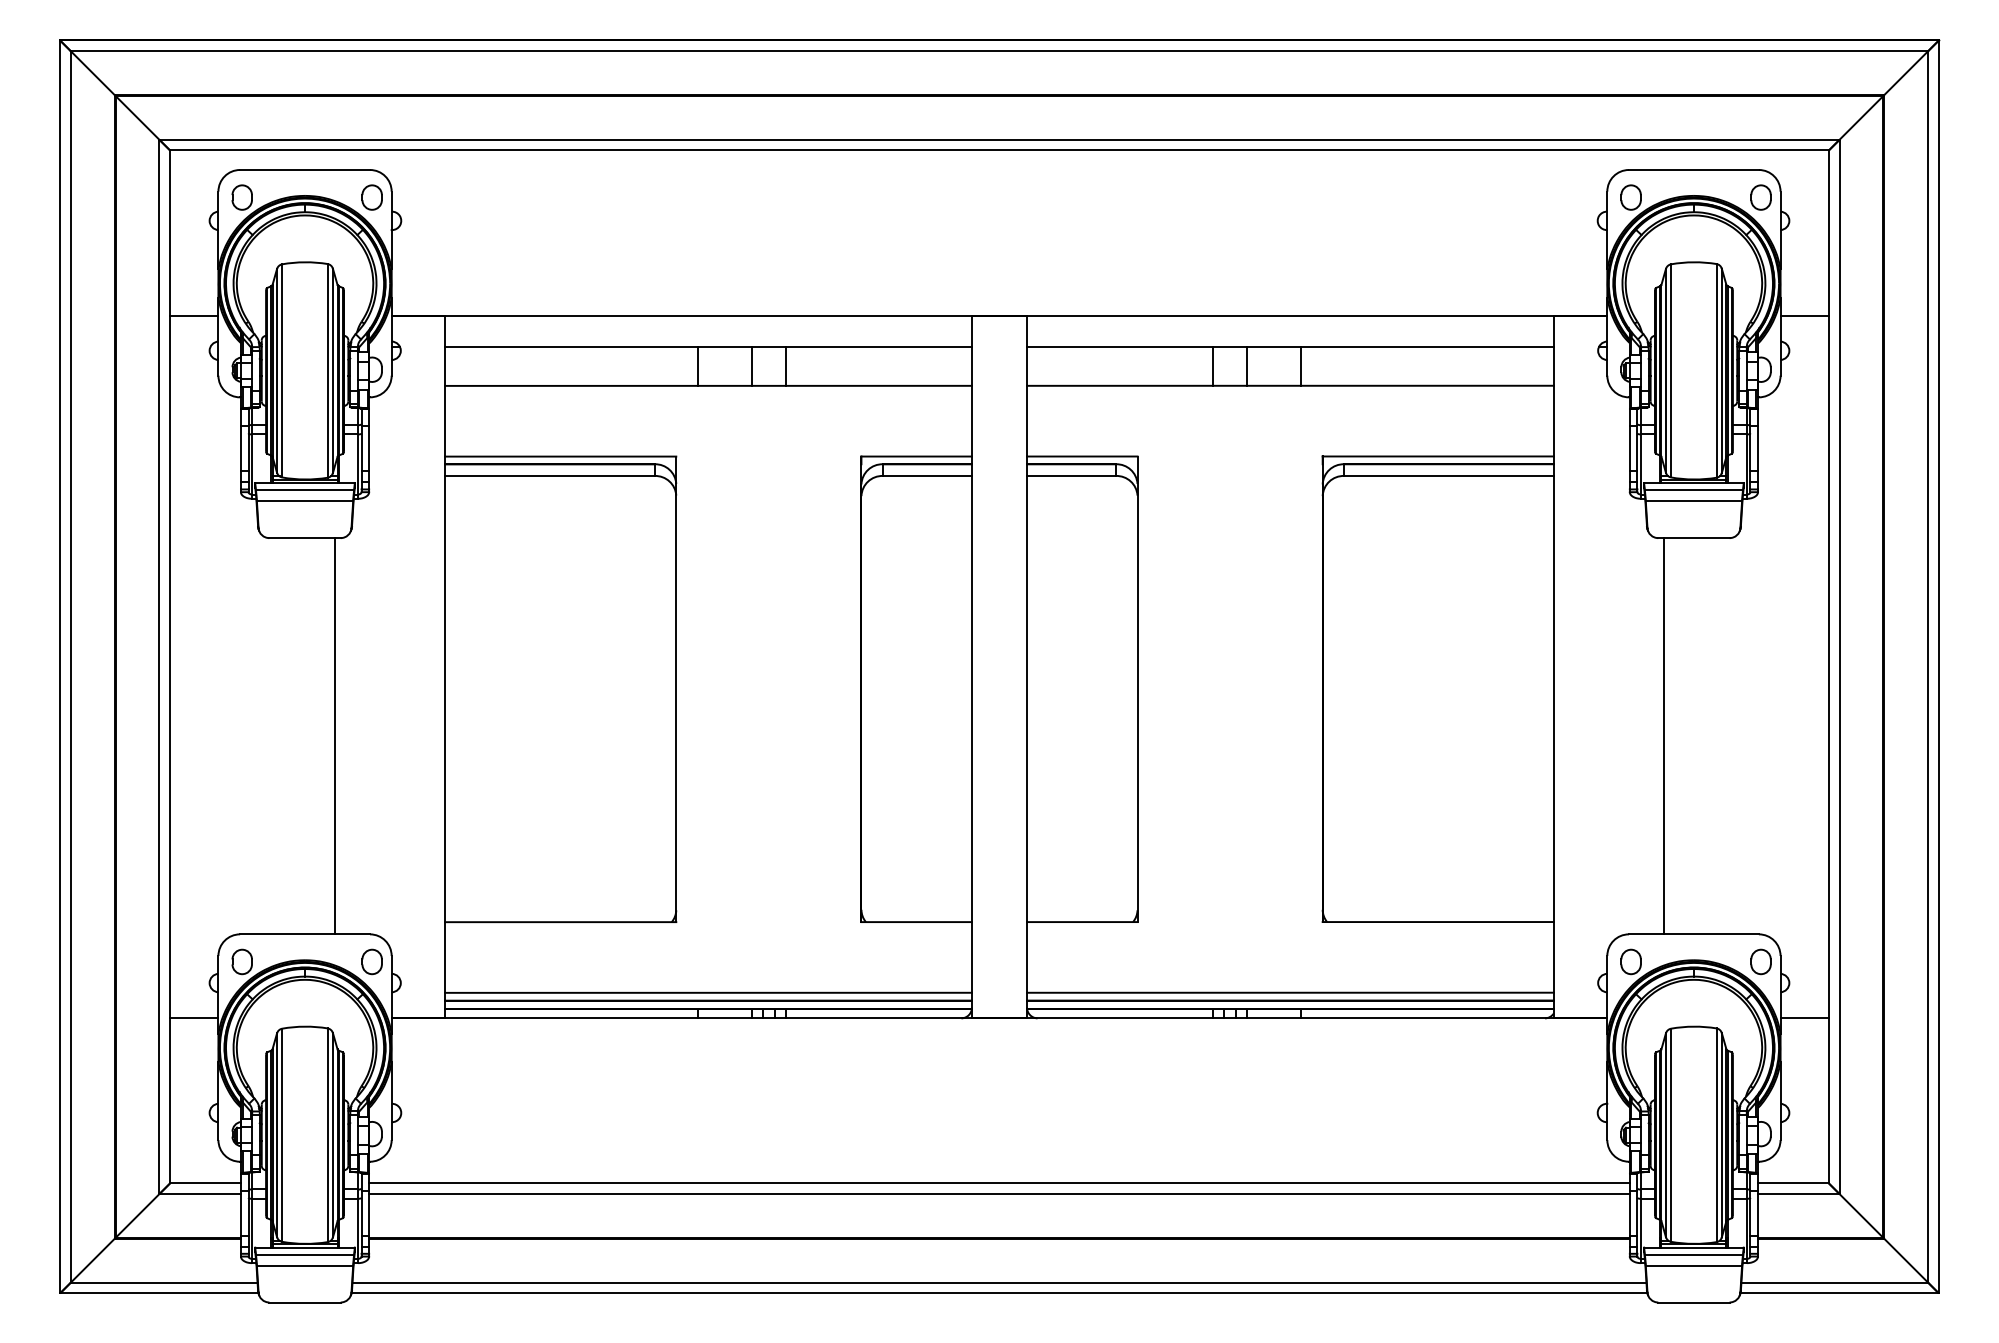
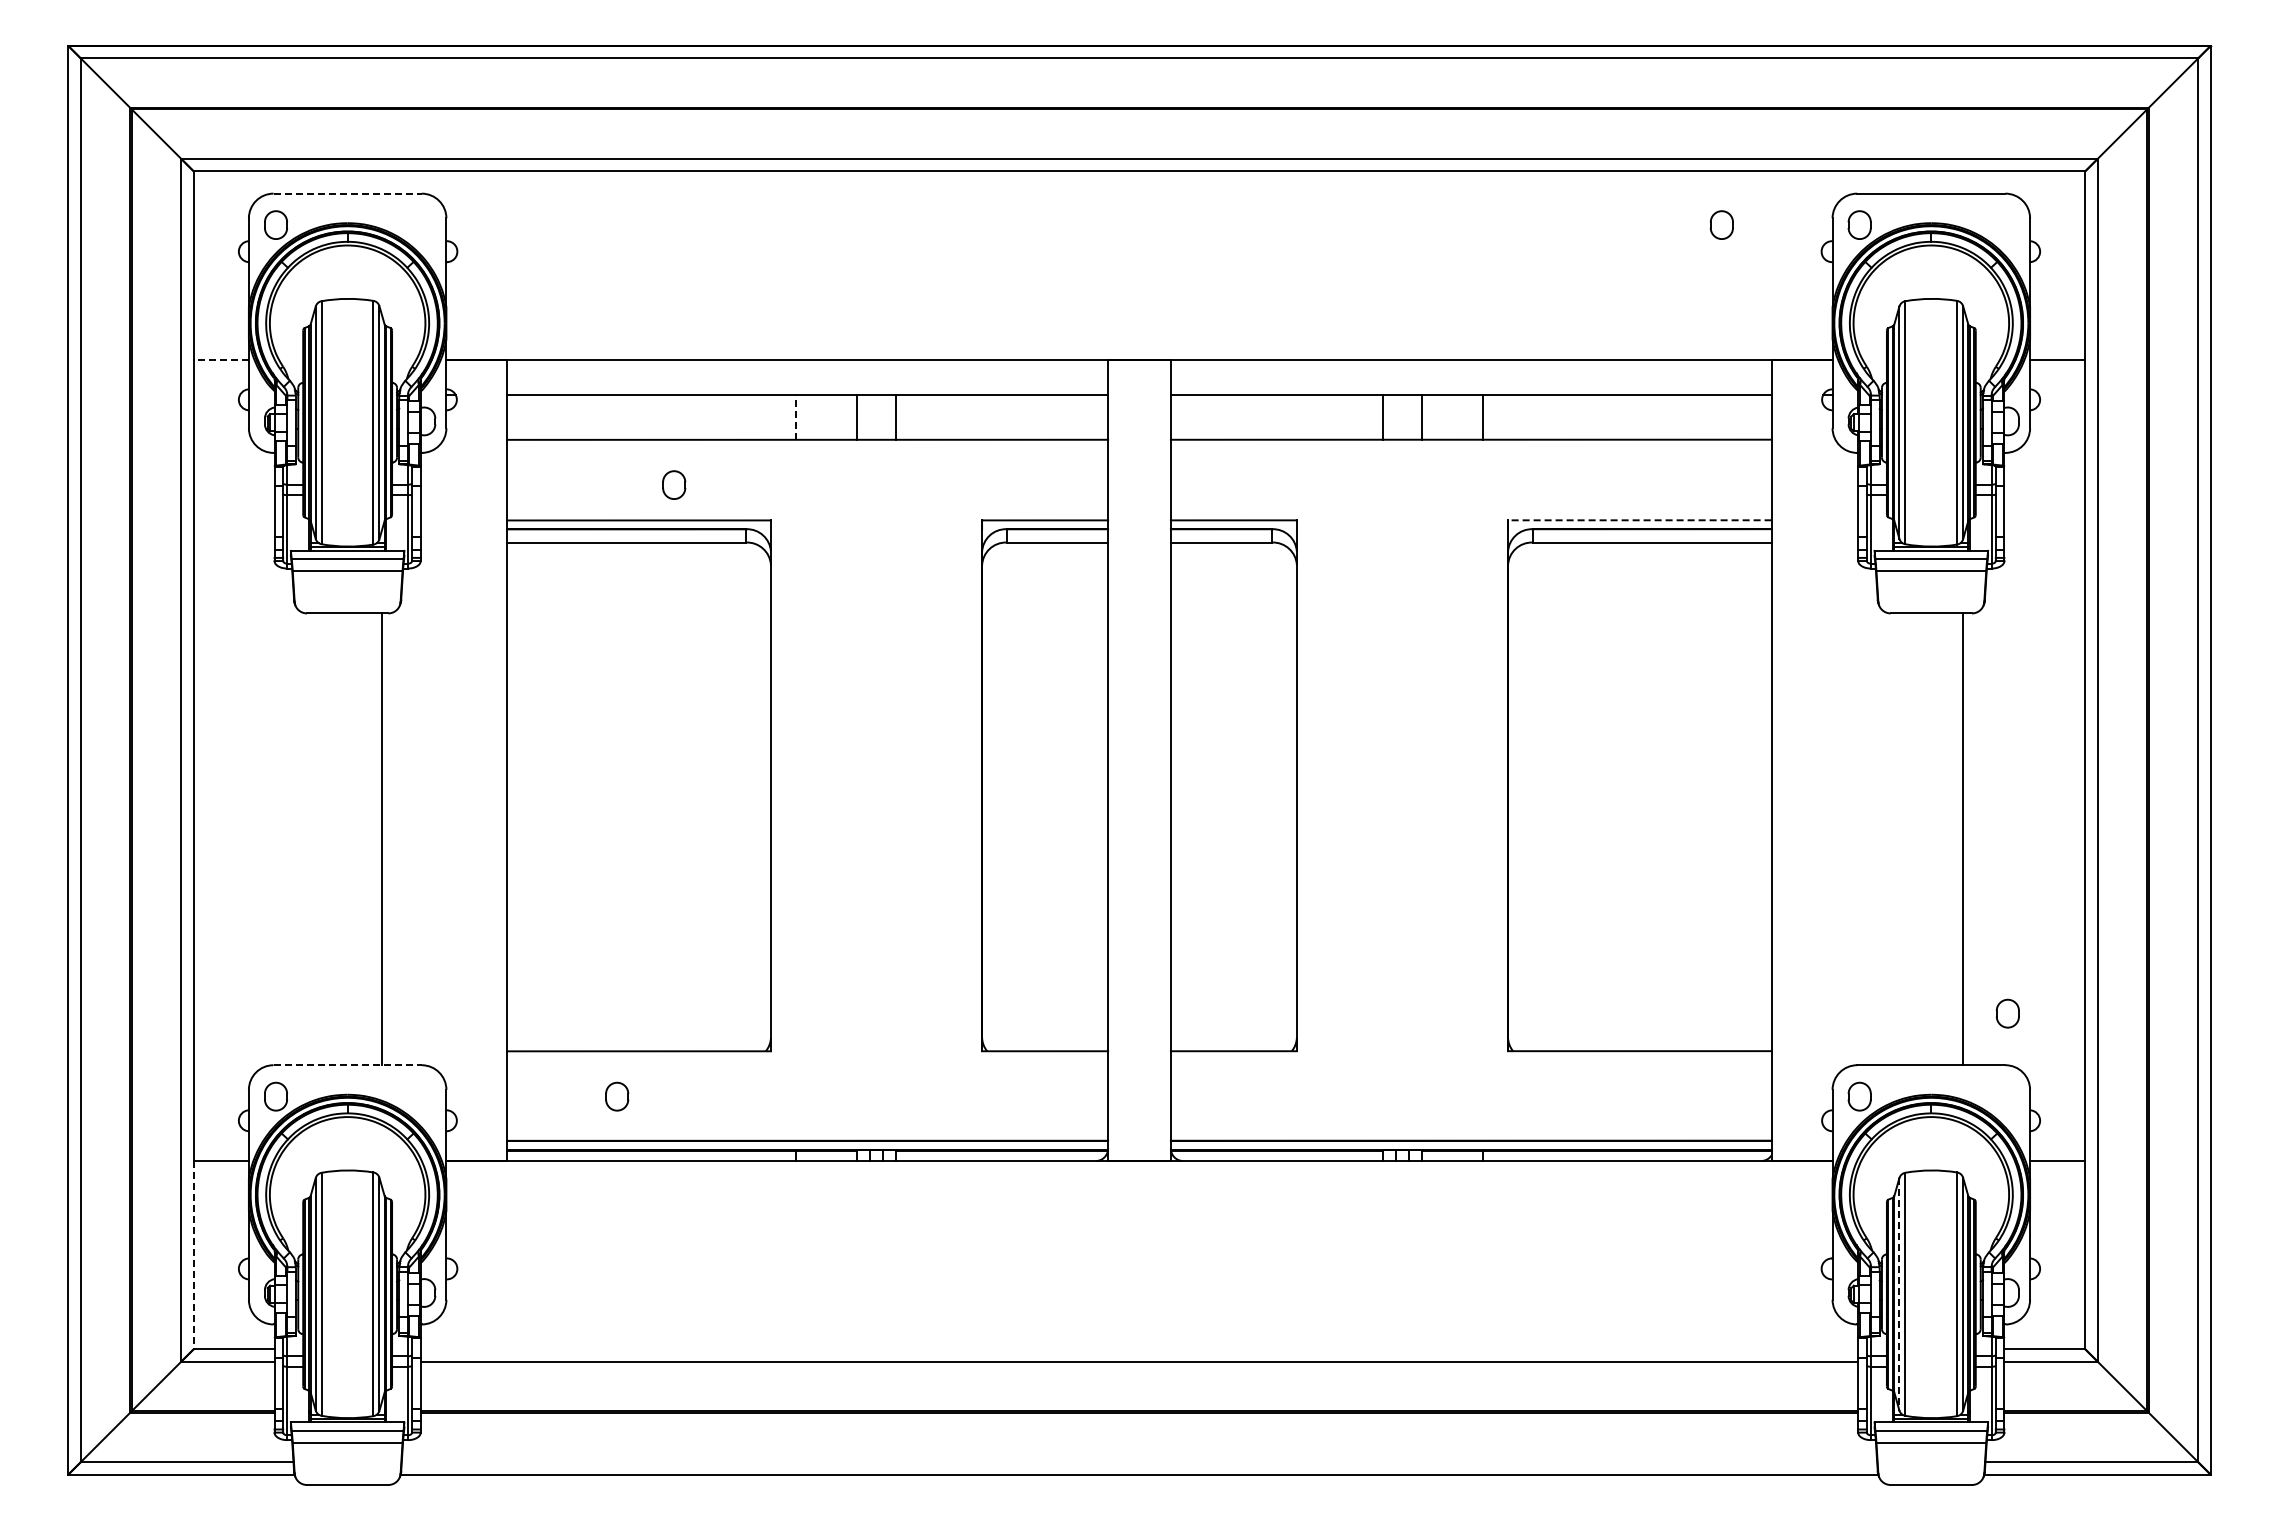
line: (305, 169) -> (348, 193), solid -> dashed
part: (372, 197) -> (674, 484), moved
part: (1760, 197) -> (1721, 224), moved
line: (194, 315) -> (221, 359), solid -> dashed
line: (697, 366) -> (795, 417), solid -> dashed
line: (1438, 456) -> (1639, 520), solid -> dashed
line: (1664, 736) -> (1963, 839), moved
line: (305, 934) -> (348, 1065), solid -> dashed
part: (372, 961) -> (617, 1096), moved
part: (1760, 961) -> (2007, 1013), moved
line: (708, 992) -> (807, 1131), removed
line: (1289, 992) -> (1470, 1131), removed
line: (169, 1101) -> (193, 1255), solid -> dashed
line: (1666, 1135) -> (1899, 1294), solid -> dashed
line: (999, 1183) -> (1139, 1349), removed
line: (999, 1282) -> (1139, 1462), removed

